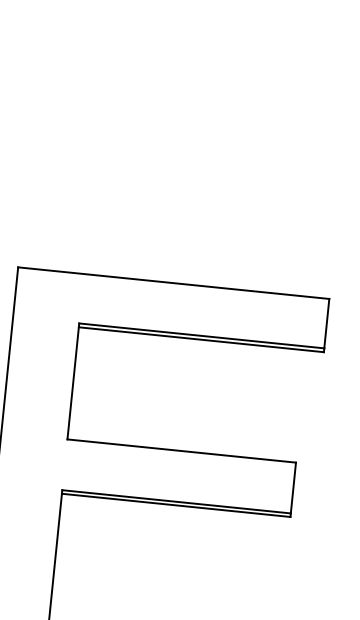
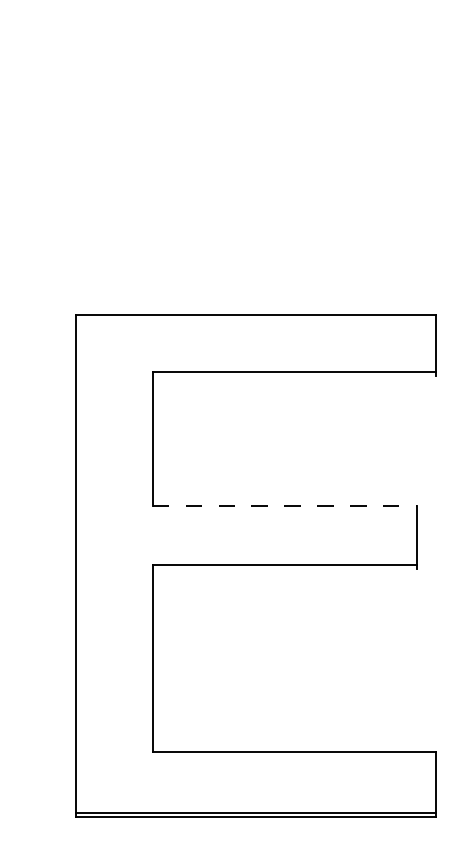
line: (201, 339) -> (294, 376), removed
line: (182, 451) -> (285, 506), solid -> dashed
line: (175, 505) -> (284, 569), removed

